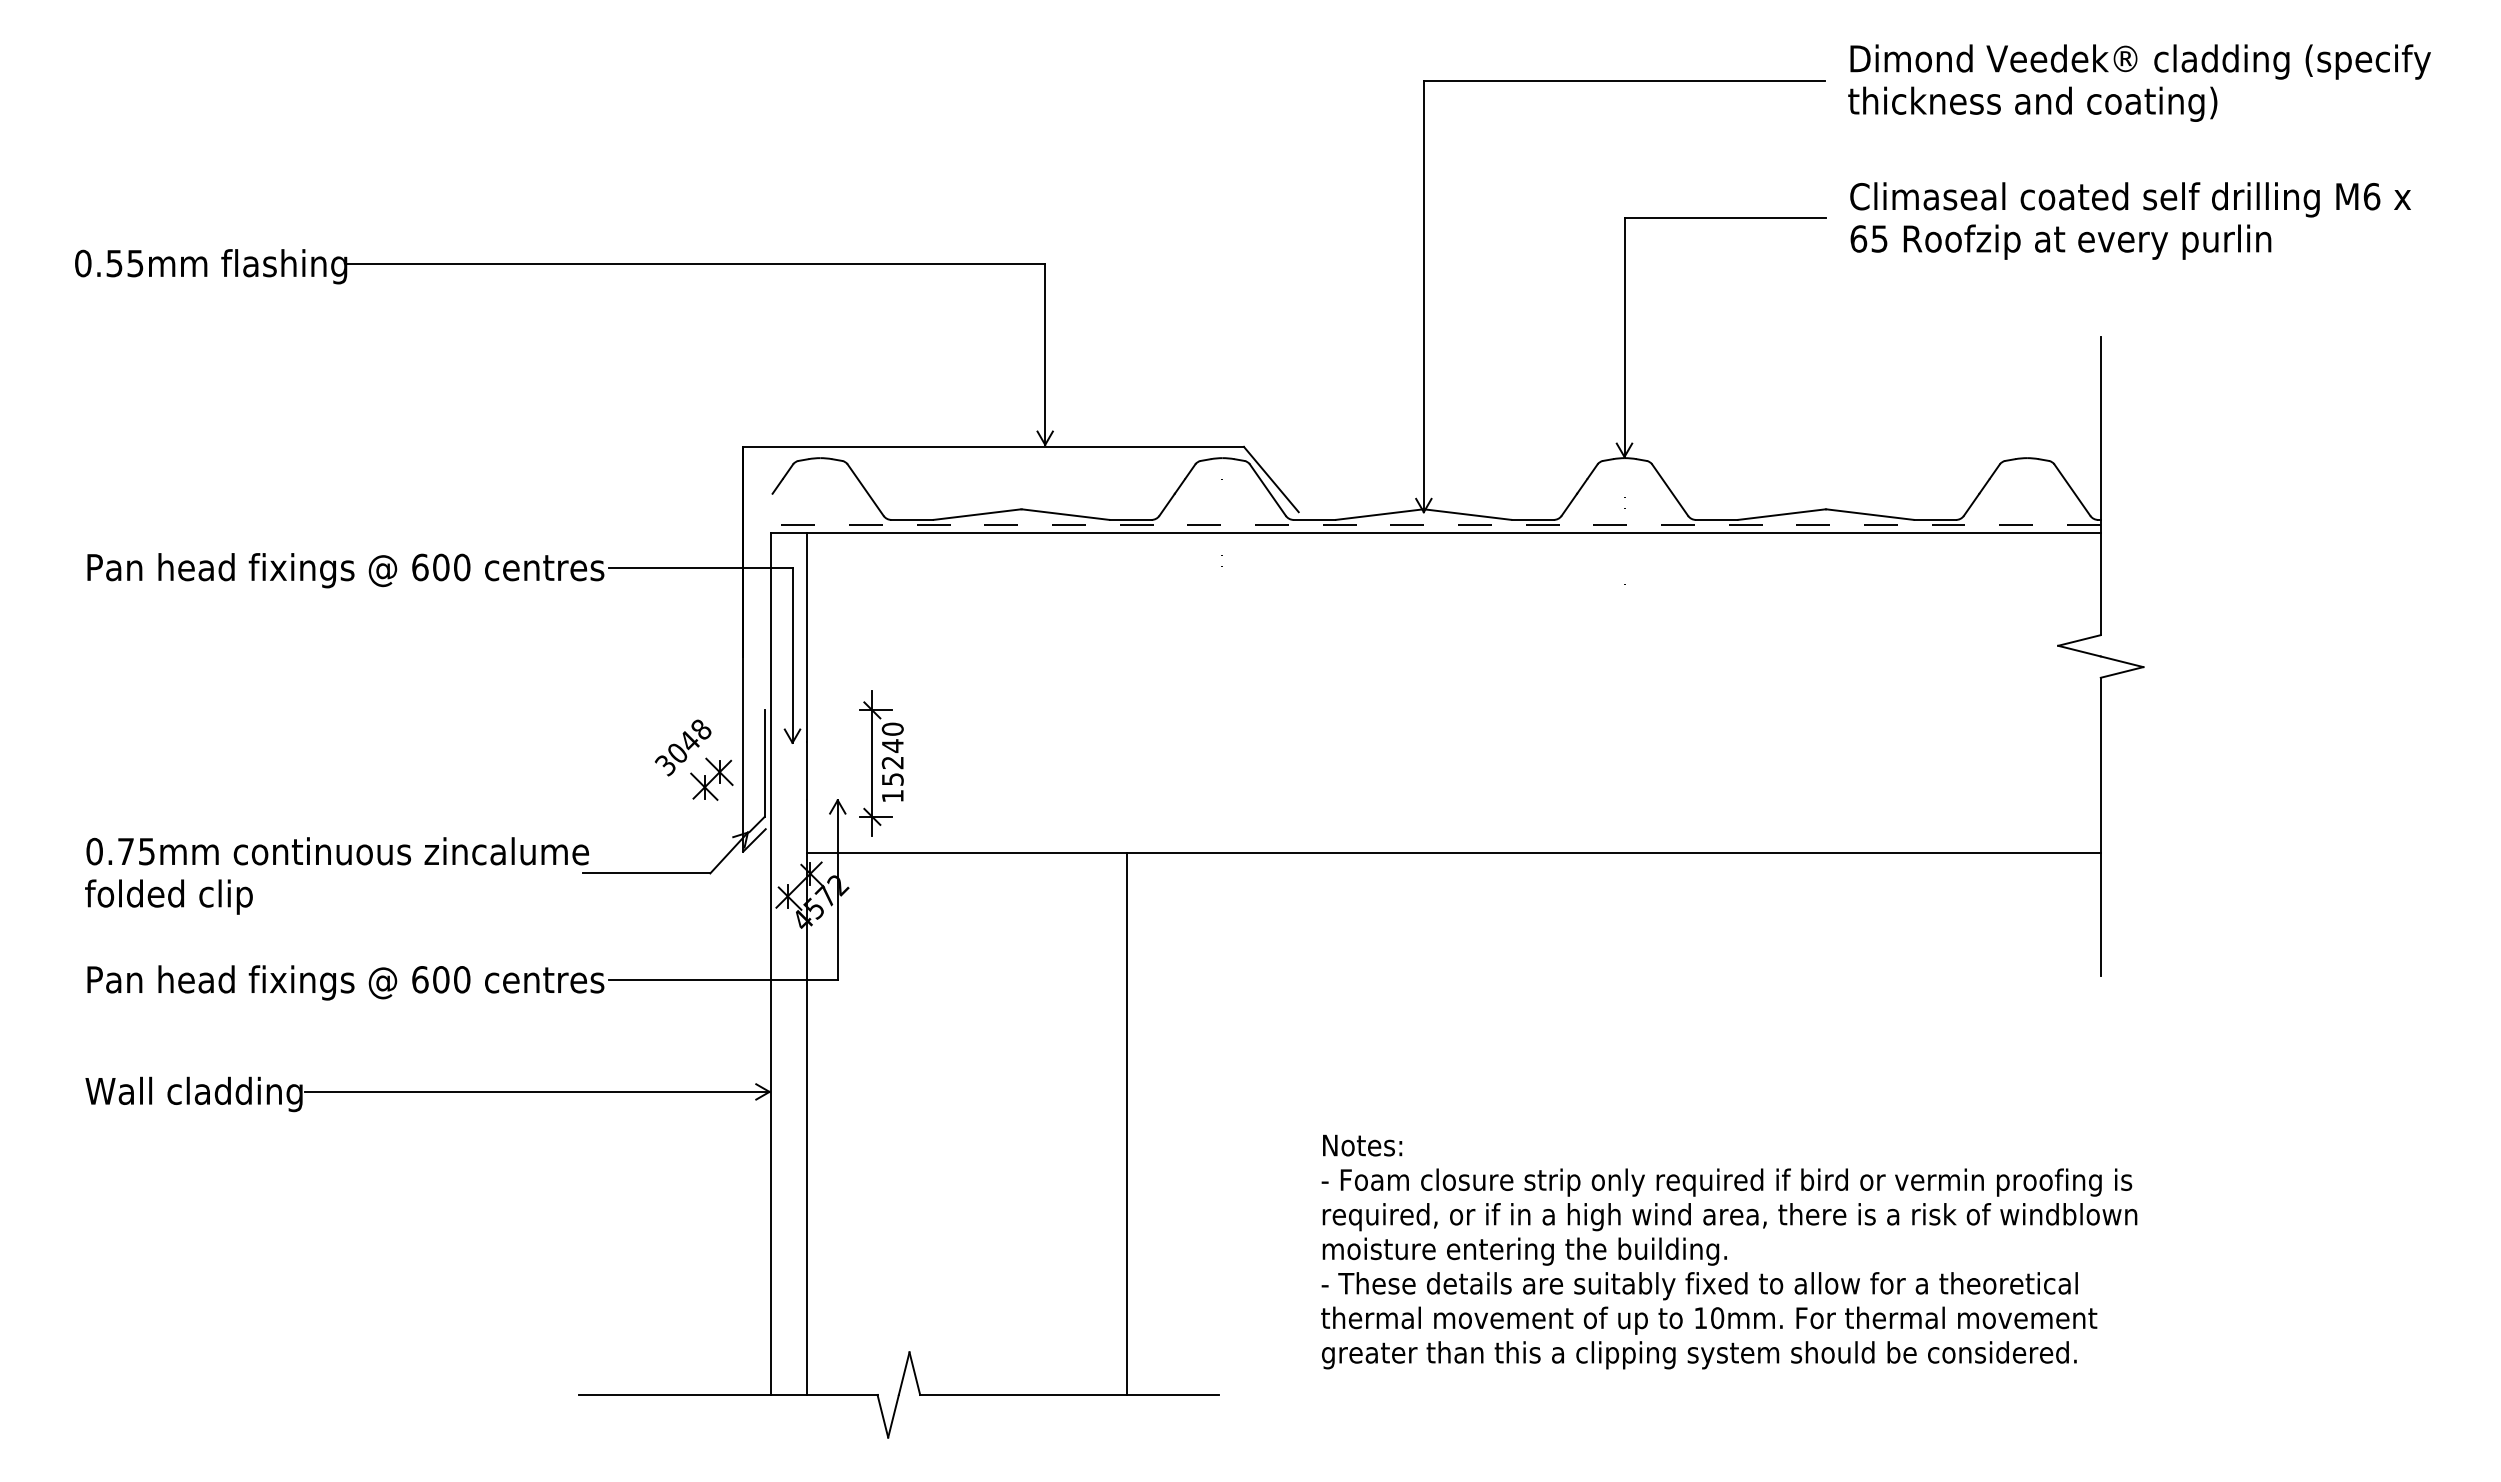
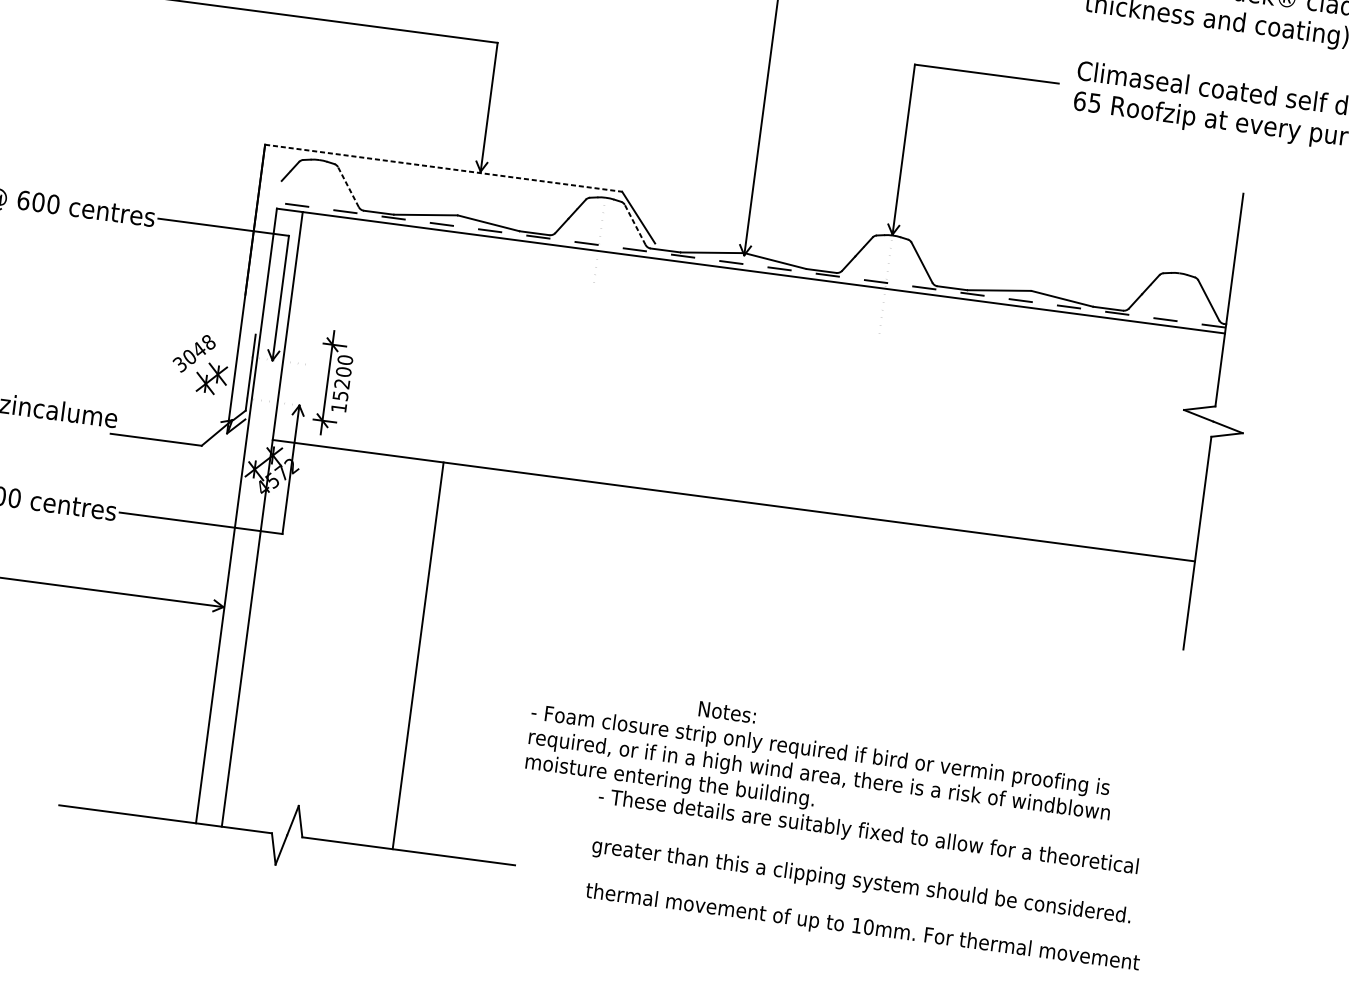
line: (994, 446) -> (444, 168), solid -> dashed
line: (865, 489) -> (348, 186), solid -> dashed
line: (1267, 489) -> (634, 224), solid -> dashed
text: (892, 746) -> (343, 372), 15240 -> 15200
line: (1126, 1123) -> (417, 655), moved
text: (1362, 1145) -> (727, 712), moved
text: (1729, 1216) -> (819, 775), moved
text: (1709, 1320) -> (862, 928), moved

